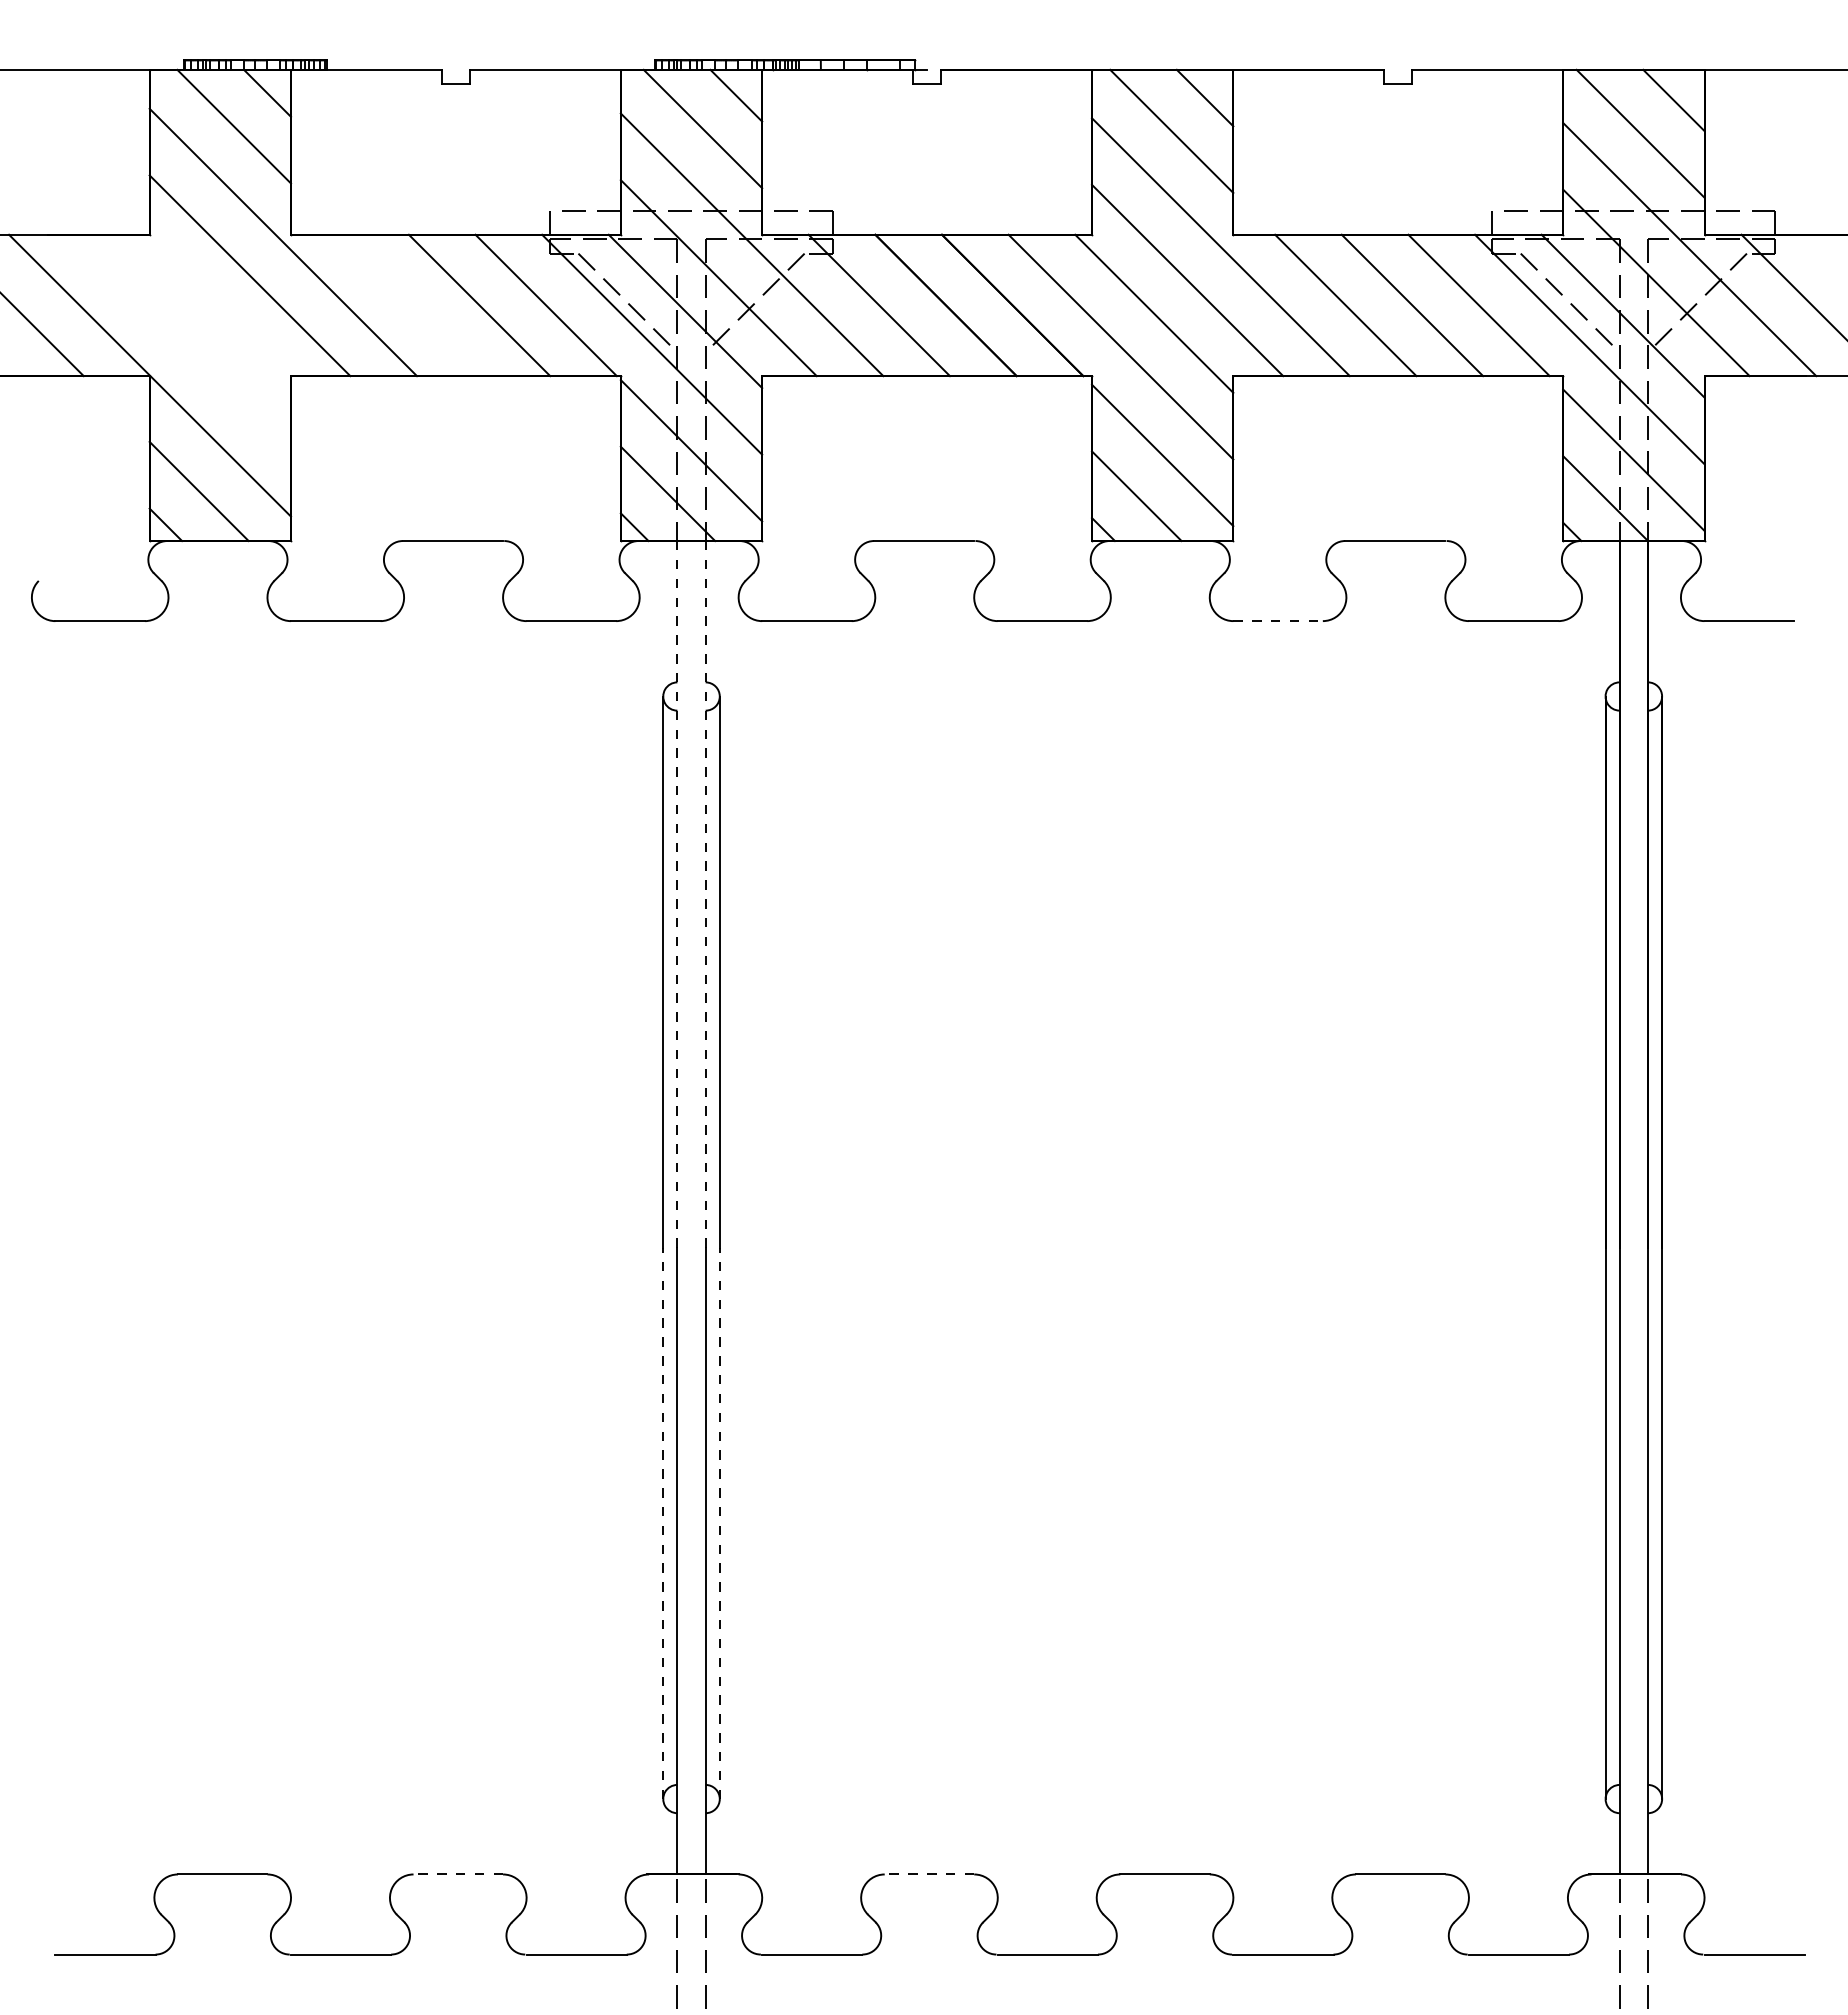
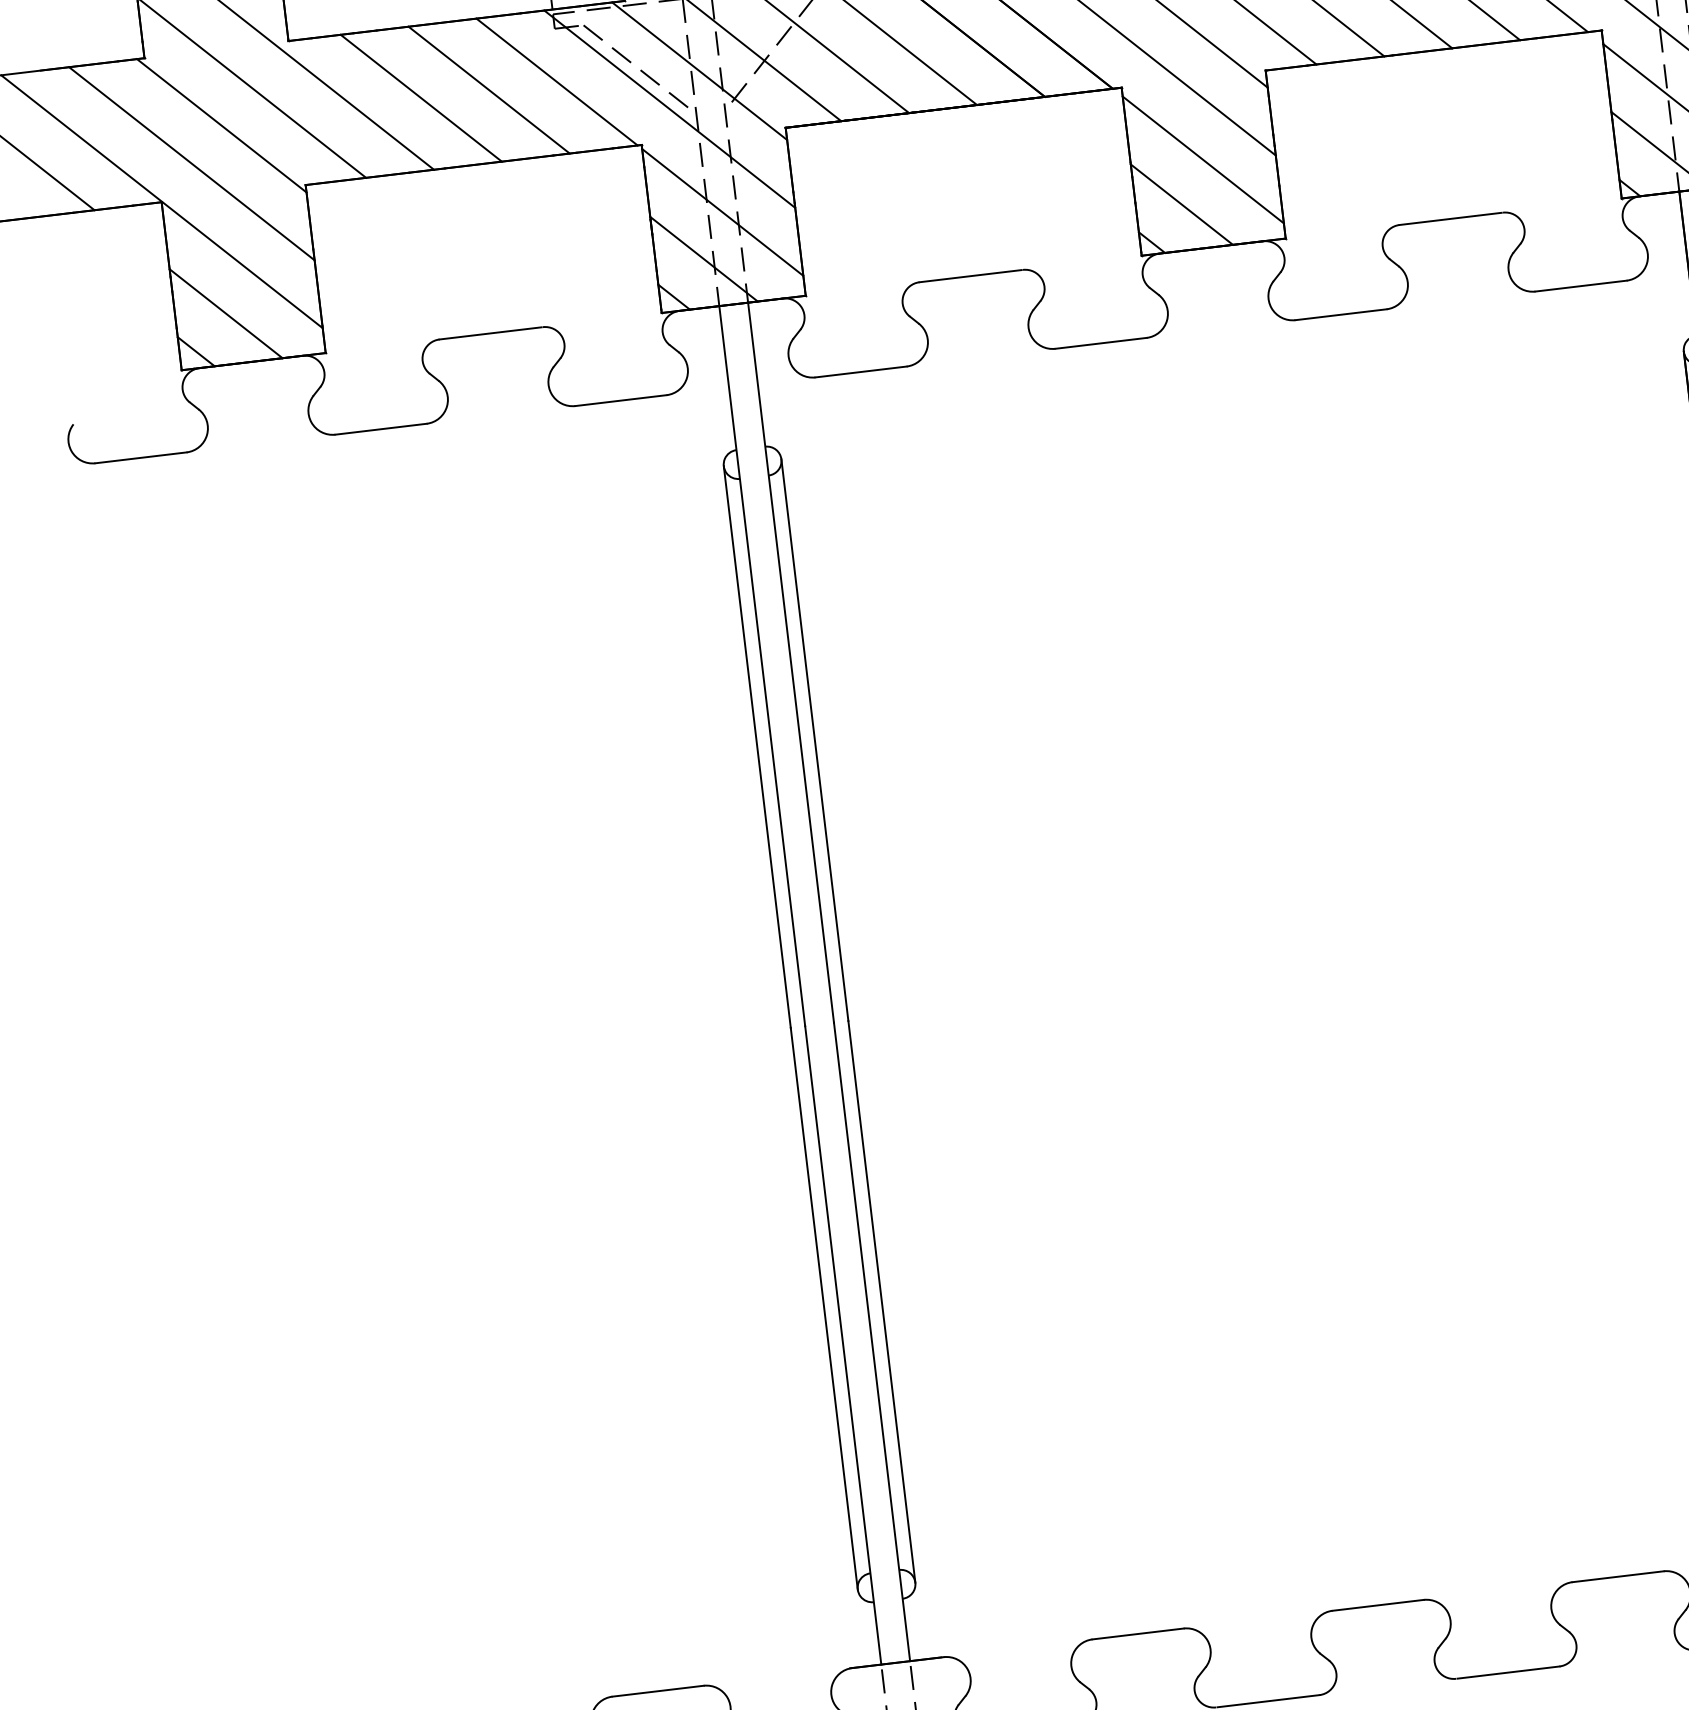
line: (412, 305) -> (420, 98), added
line: (216, 308) -> (221, 125), added
line: (183, 342) -> (192, 163), added
line: (1278, 621) -> (1341, 315), dashed -> solid
line: (677, 894) -> (762, 666), dashed -> solid
line: (705, 894) -> (790, 662), dashed -> solid
line: (663, 1523) -> (824, 1308), dashed -> solid
line: (719, 1523) -> (881, 1301), dashed -> solid
line: (458, 1874) -> (658, 1691), dashed -> solid
line: (929, 1874) -> (1138, 1634), dashed -> solid

